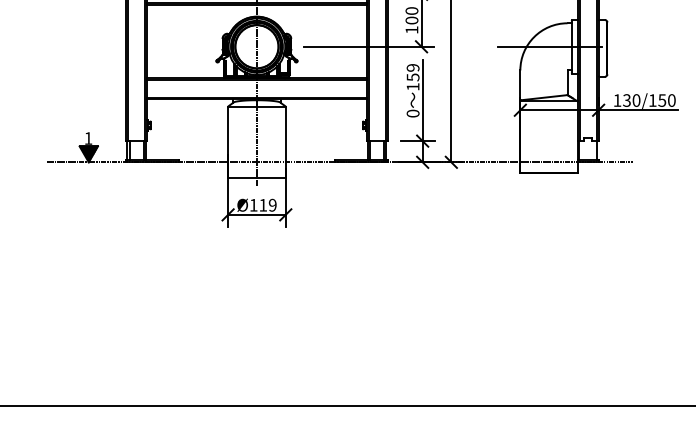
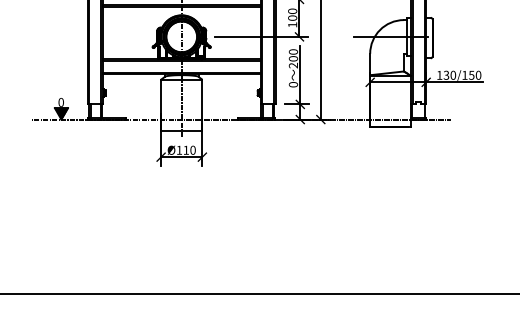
text: (411, 76) -> (292, 58), 159 -> 200
text: (87, 138) -> (60, 102), 1 -> 0
text: (271, 205) -> (192, 150), 119 -> 110

